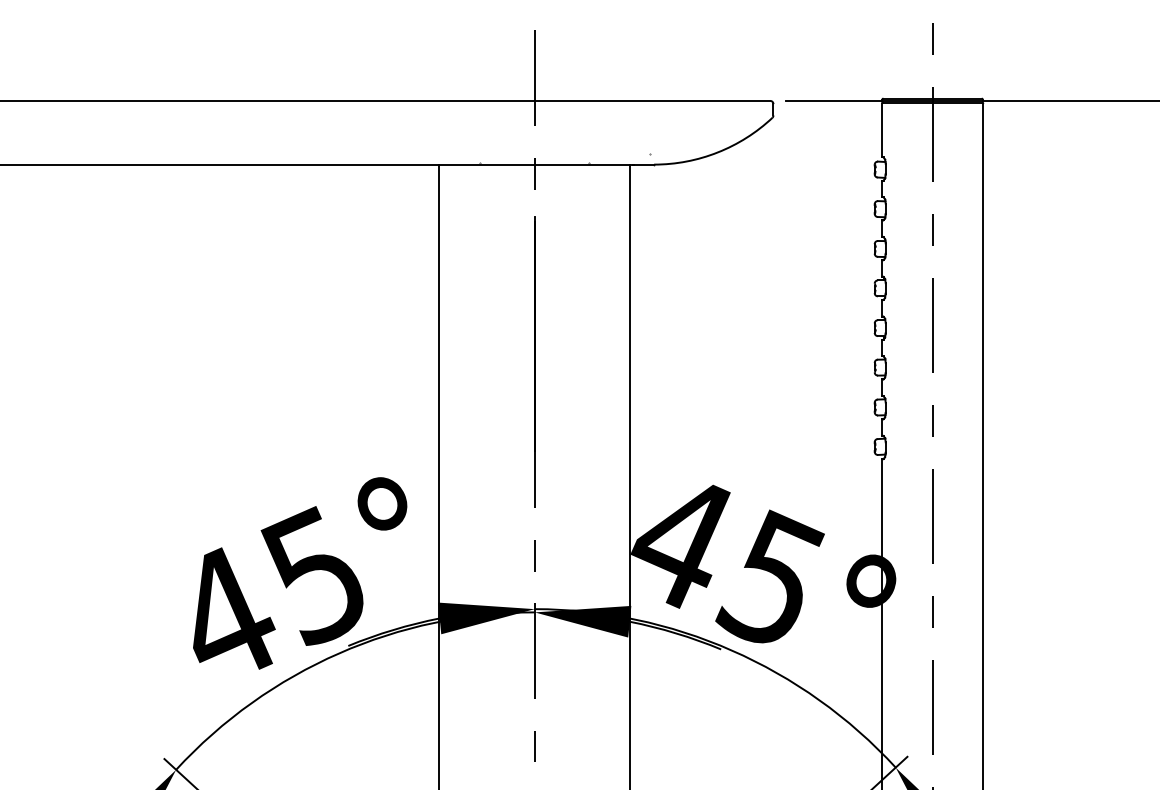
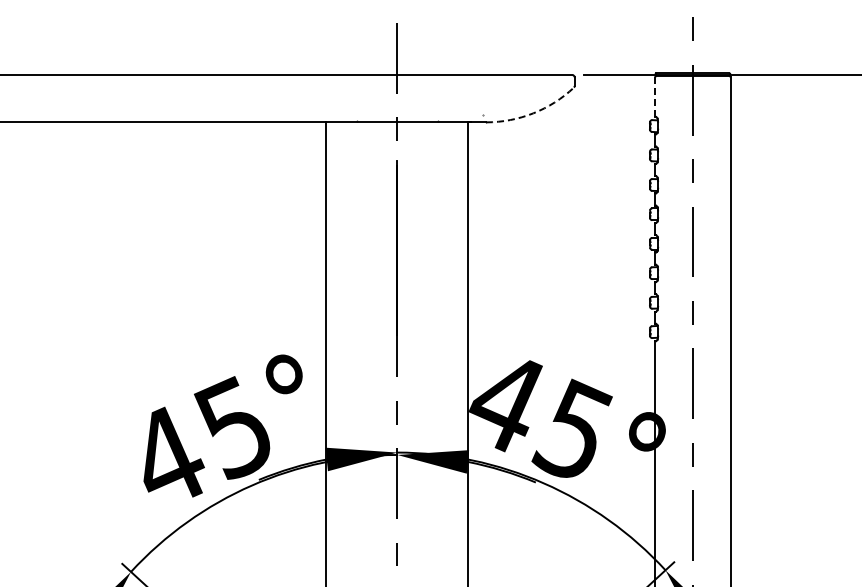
line: (882, 131) -> (655, 97), solid -> dashed
arc: (717, 152) -> (533, 113), solid -> dashed

